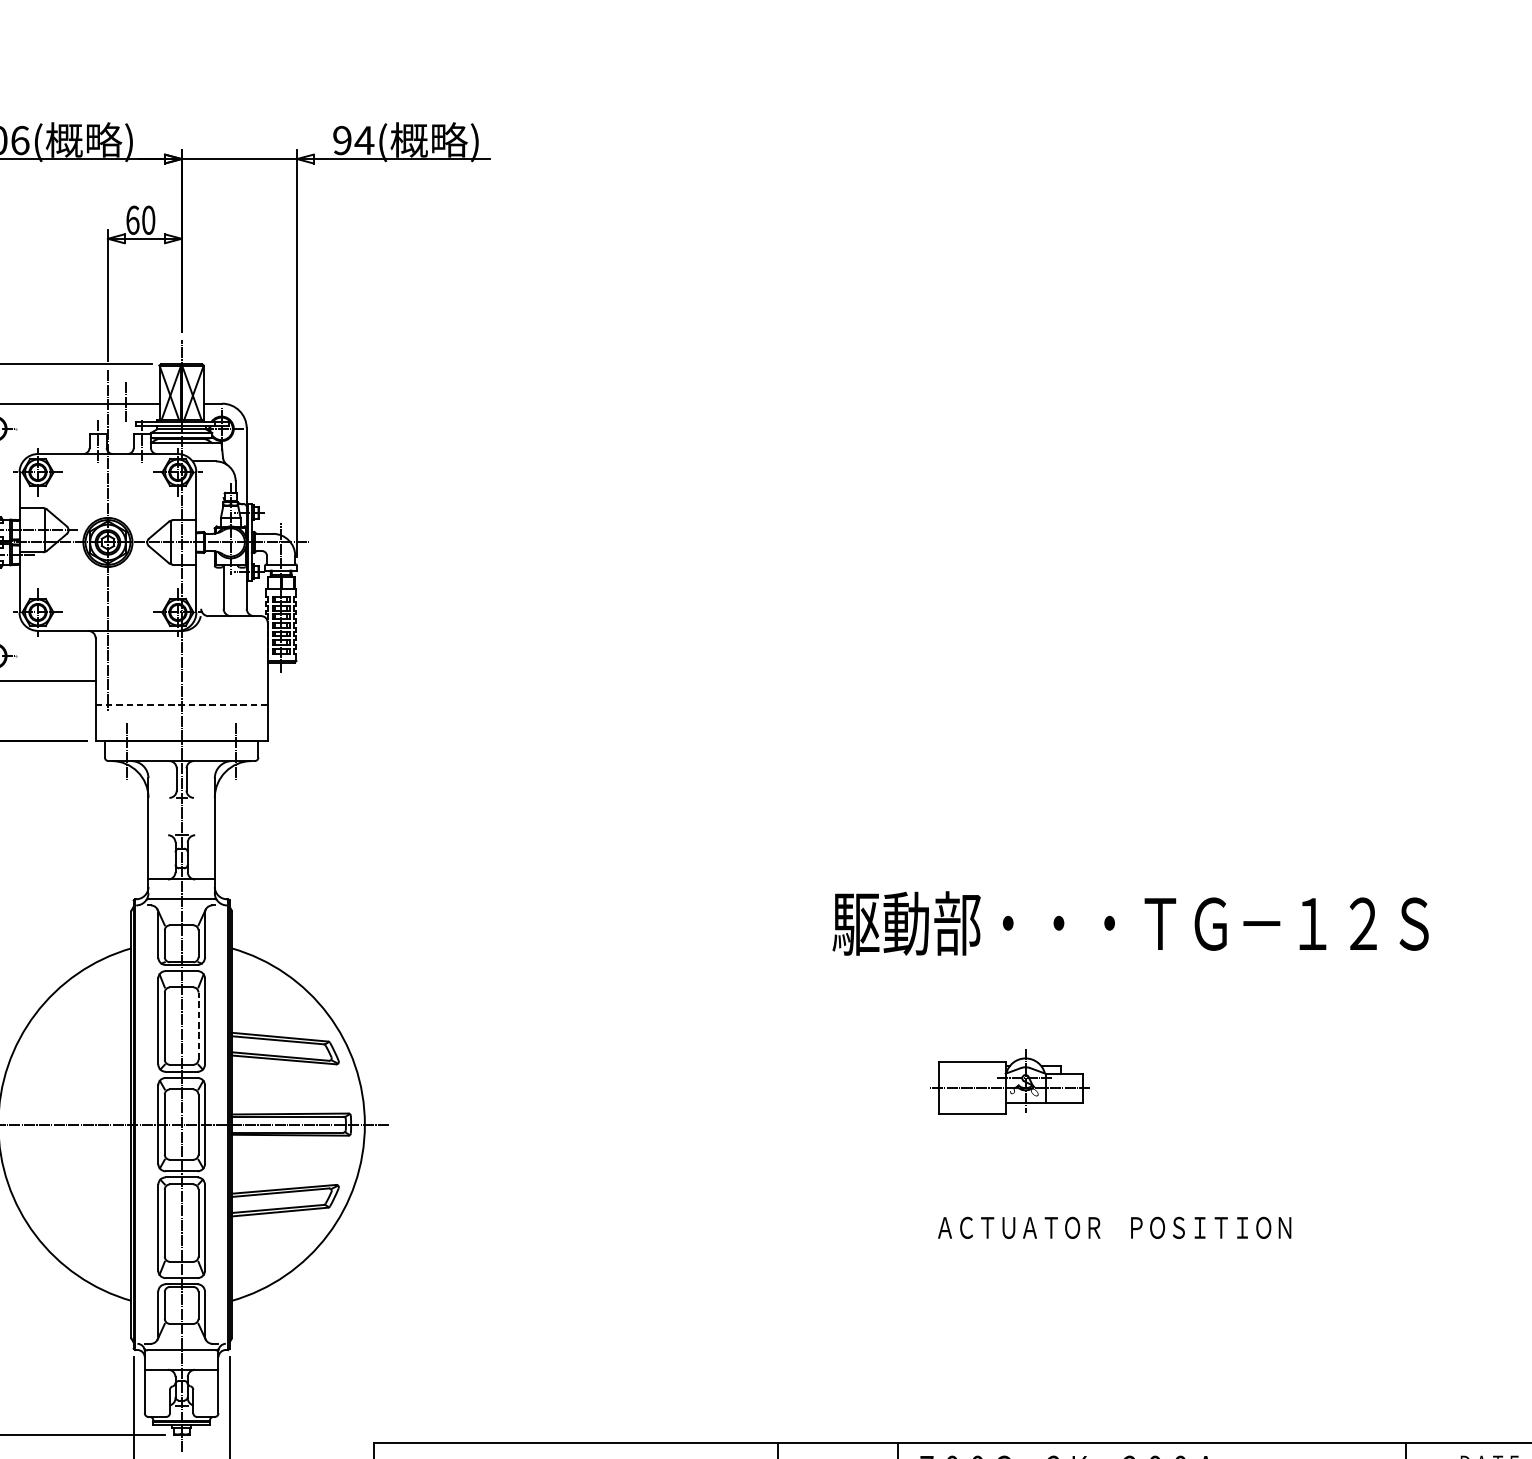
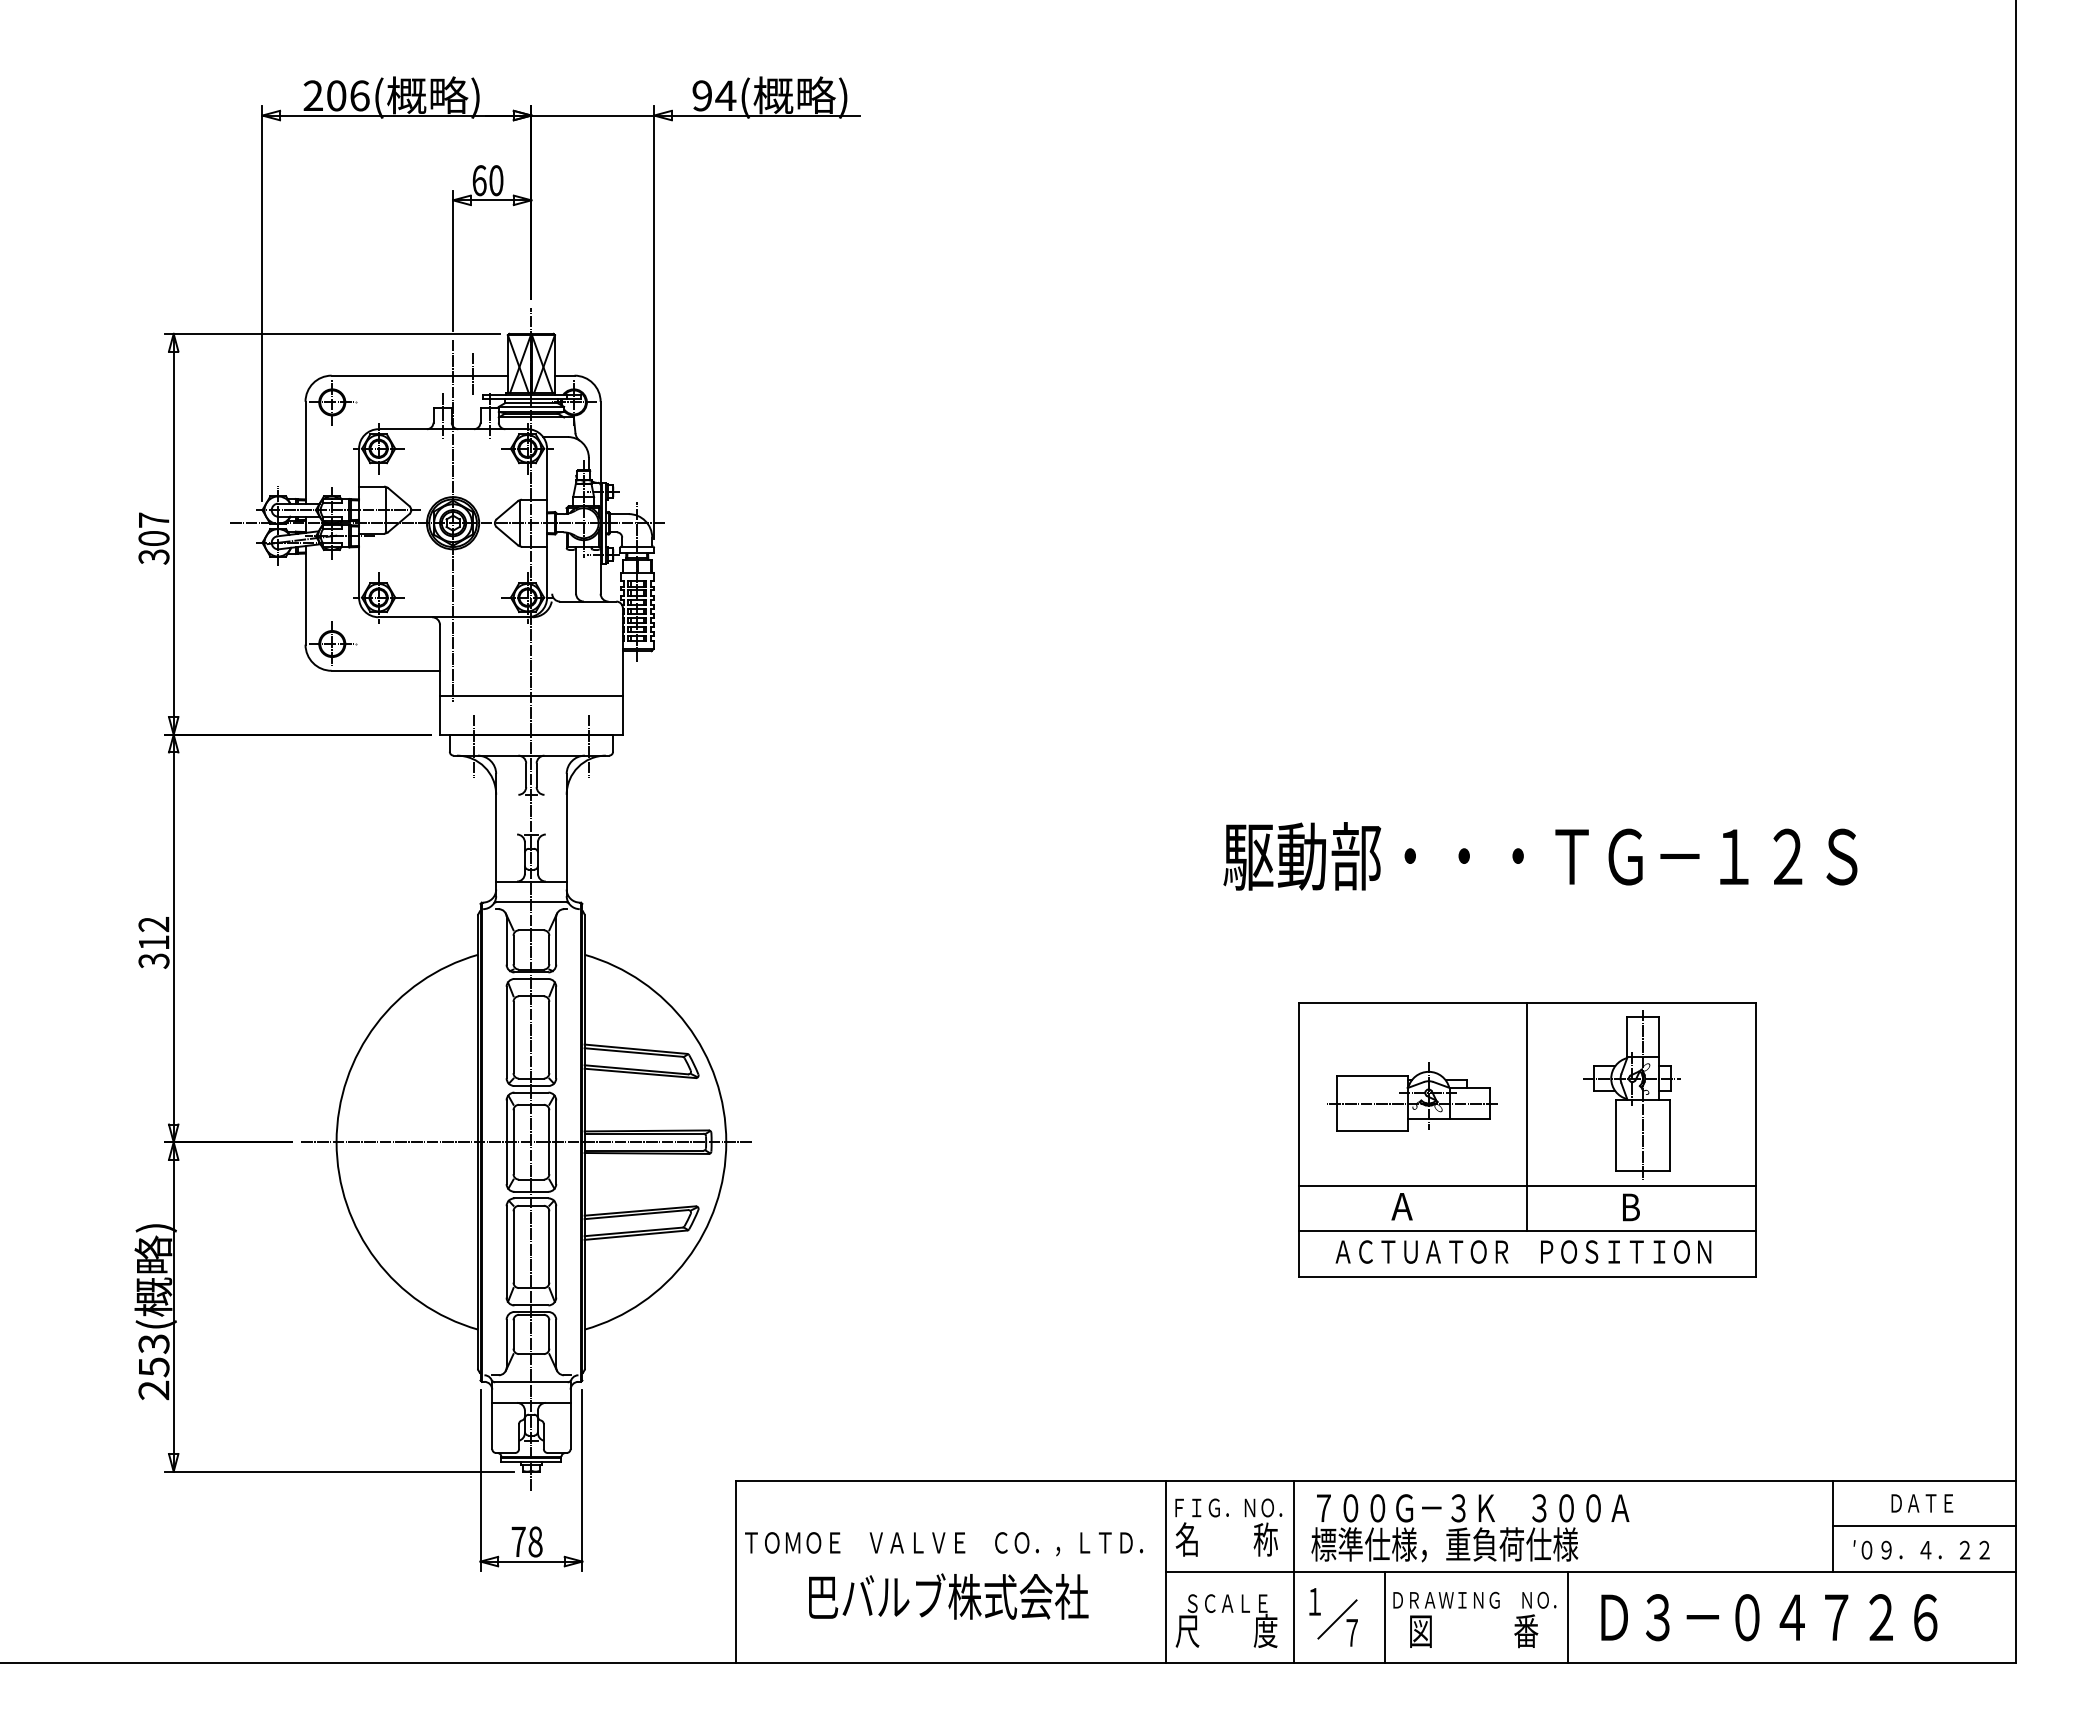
line: (180, 704) -> (530, 695), dashed -> solid
text: (1130, 923) -> (1540, 856), moved
line: (198, 1026) -> (549, 1037), dashed -> solid
part: (1118, 1122) -> (1527, 1139), added

